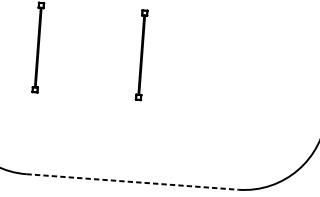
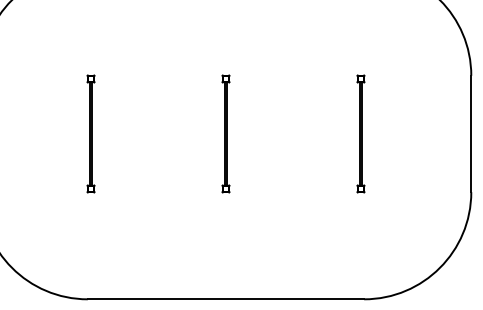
part: (244, 62) -> (360, 133), added
line: (132, 182) -> (226, 299), dashed -> solid

